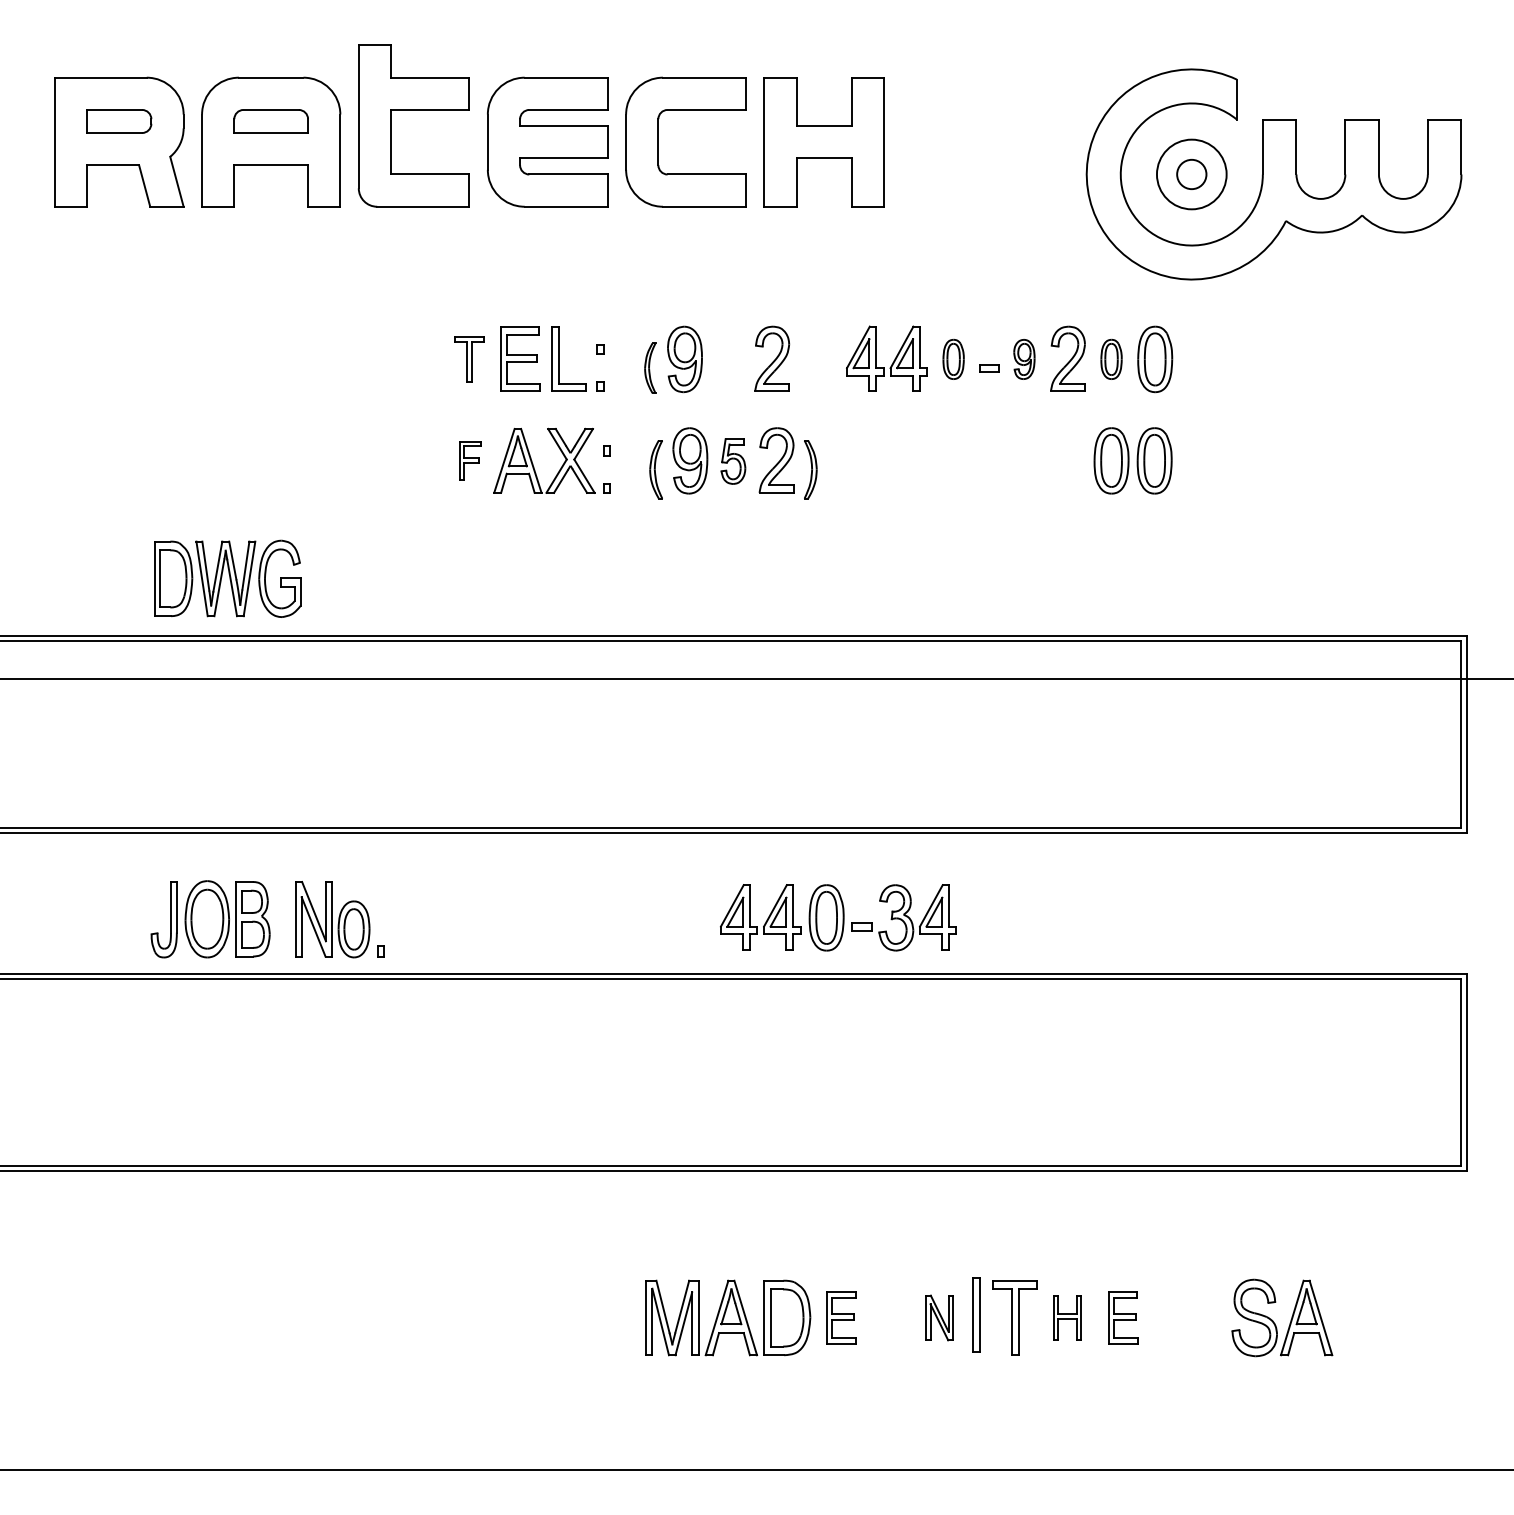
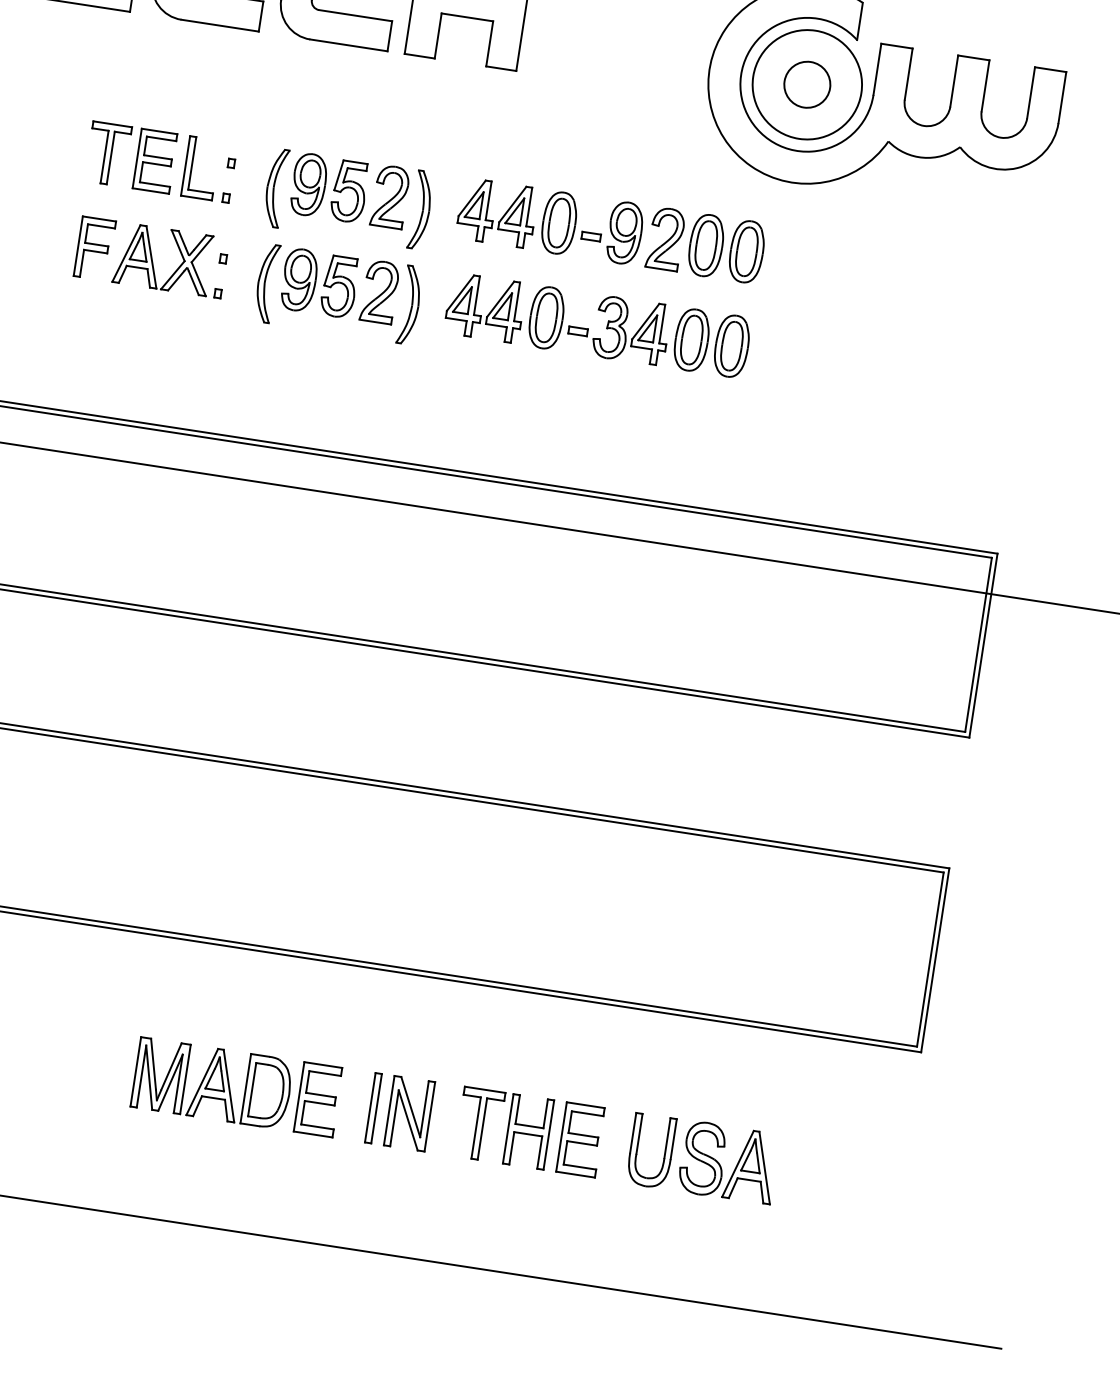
circle: (1191, 174) -> (807, 84), size x1.67
circle: (1191, 174) -> (807, 84), size x1.67
part: (469, 358) -> (108, 153), size x1.43
part: (953, 359) -> (559, 223), size x1.67
part: (1024, 359) -> (625, 233), size x1.67
part: (1111, 359) -> (706, 245), size x1.67
part: (728, 360) -> (349, 191), added
part: (649, 368) -> (274, 188), size x1.67
part: (806, 368) -> (420, 210), added
part: (470, 460) -> (94, 248), size x1.67
part: (733, 461) -> (339, 286), size x1.43
part: (655, 469) -> (265, 283), size x1.43
part: (810, 469) -> (410, 305), size x1.43
part: (837, 917) -> (556, 319), moved
part: (976, 1314) -> (373, 1107), moved
part: (841, 1317) -> (318, 1099), size x1.43
part: (939, 1317) -> (409, 1113), size x1.67
part: (1067, 1317) -> (528, 1131), size x1.67
part: (1123, 1317) -> (580, 1139), size x1.43
part: (1184, 1318) -> (637, 1149), added

